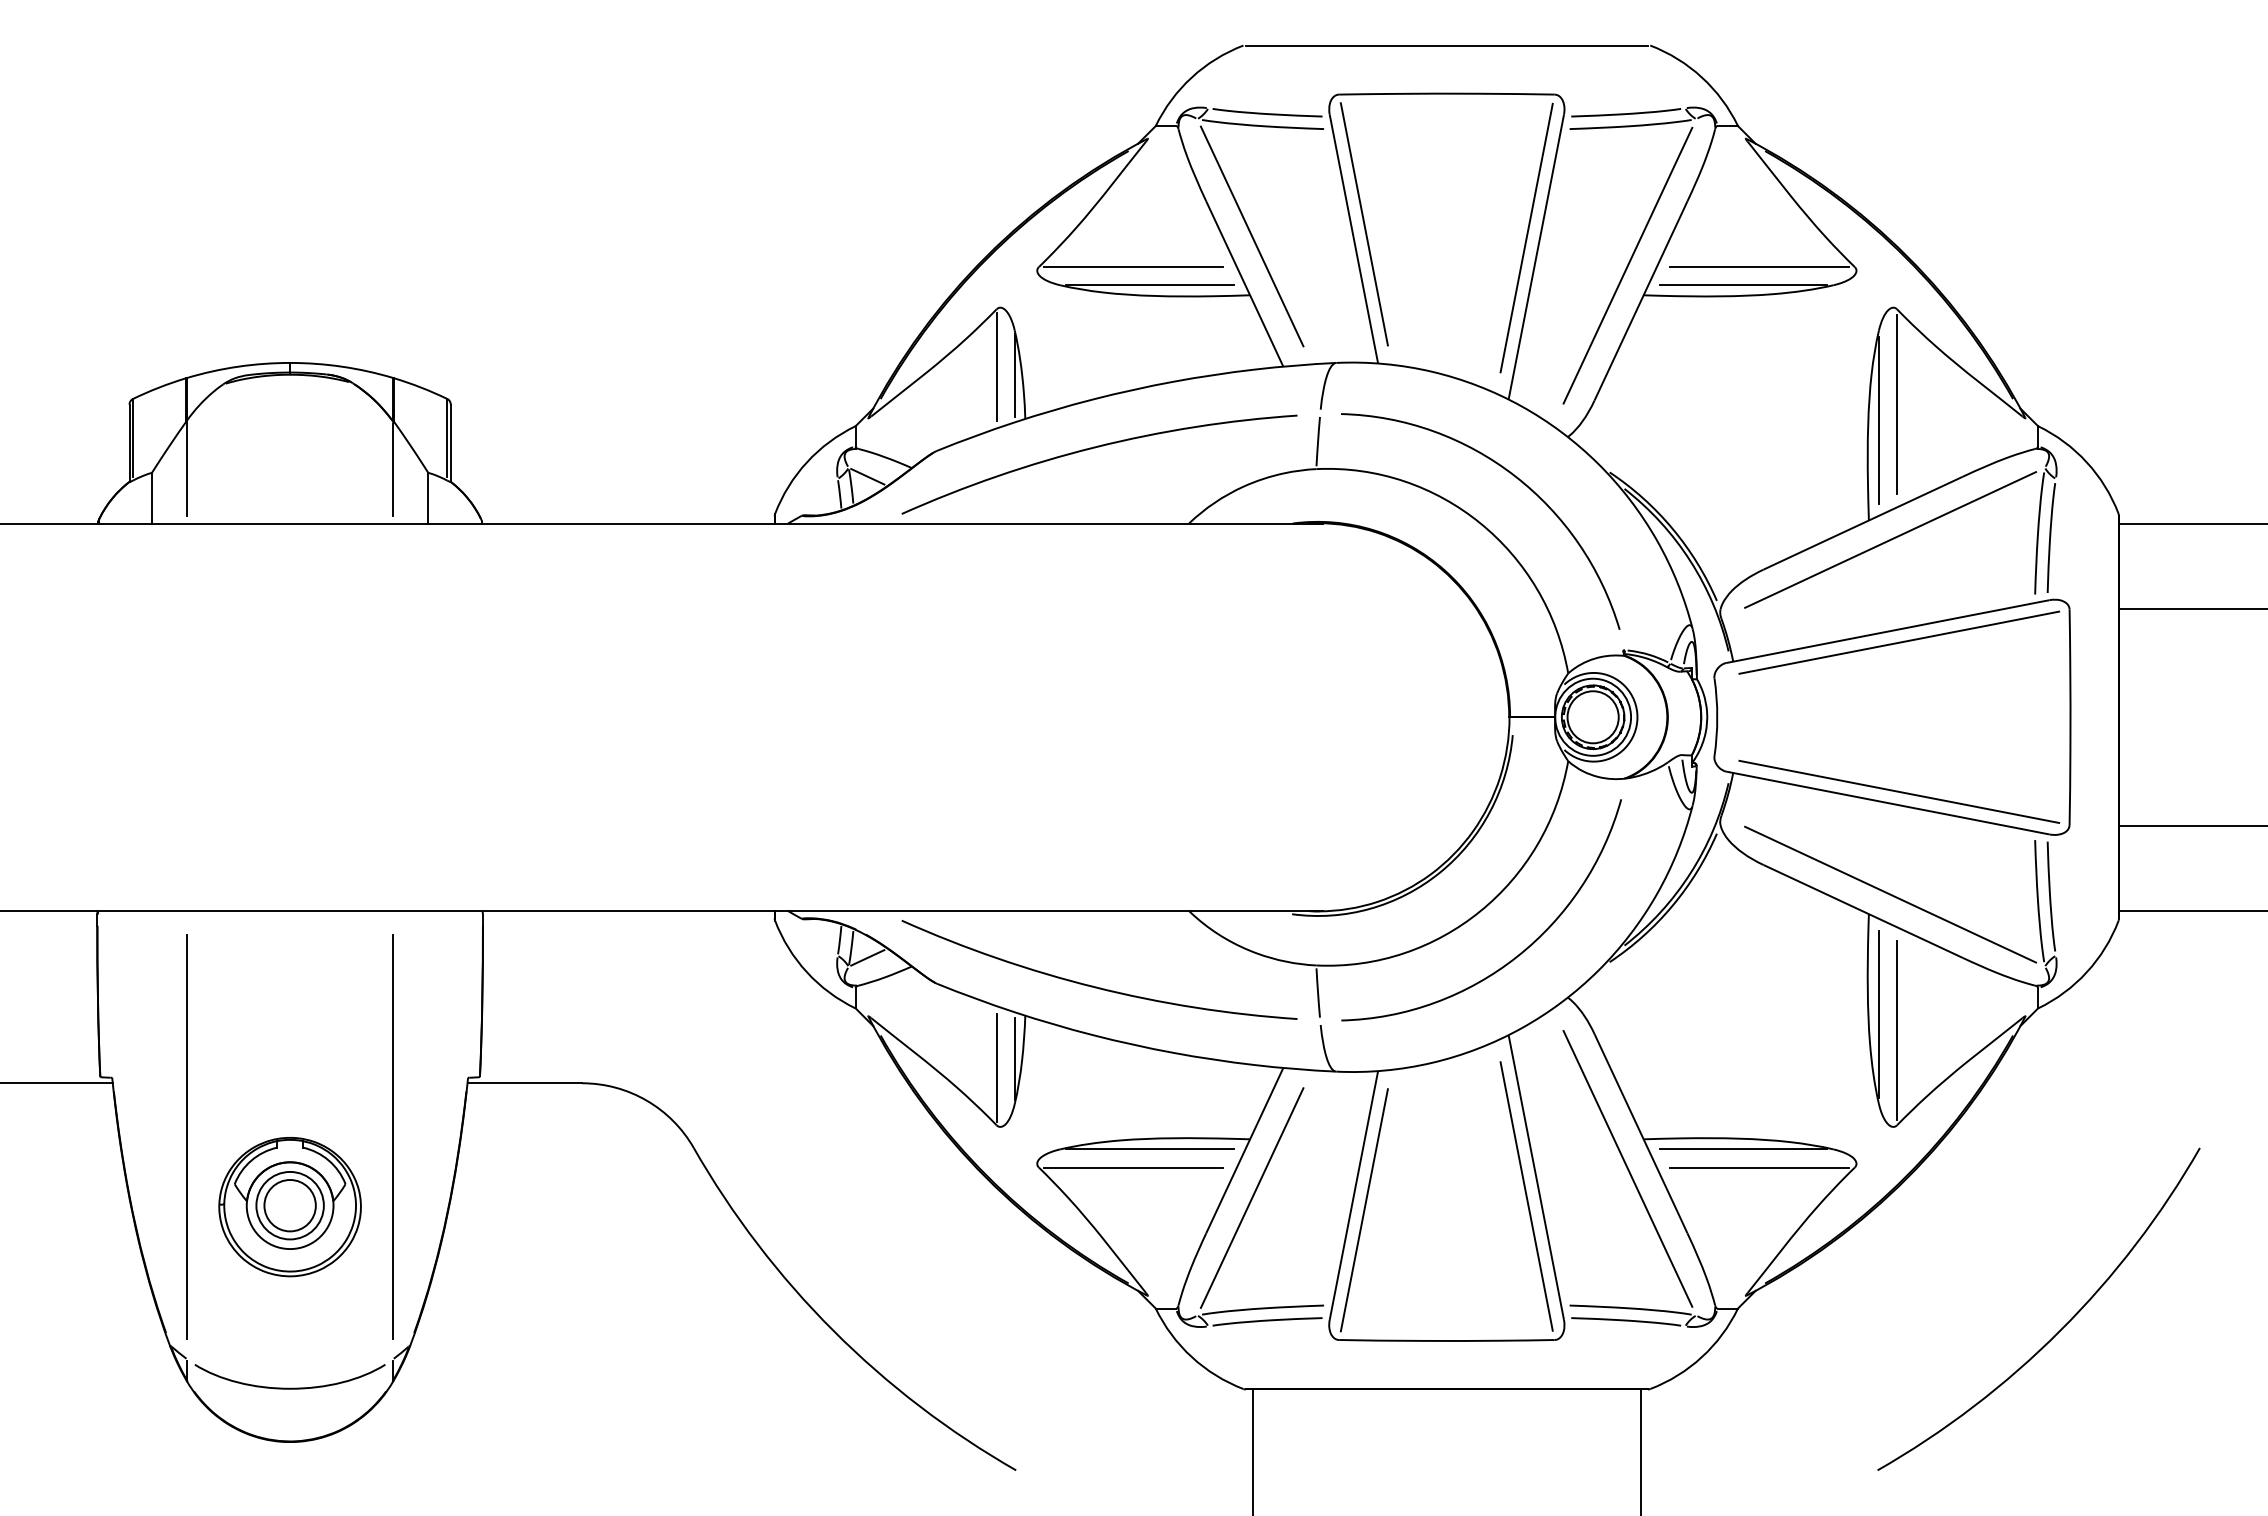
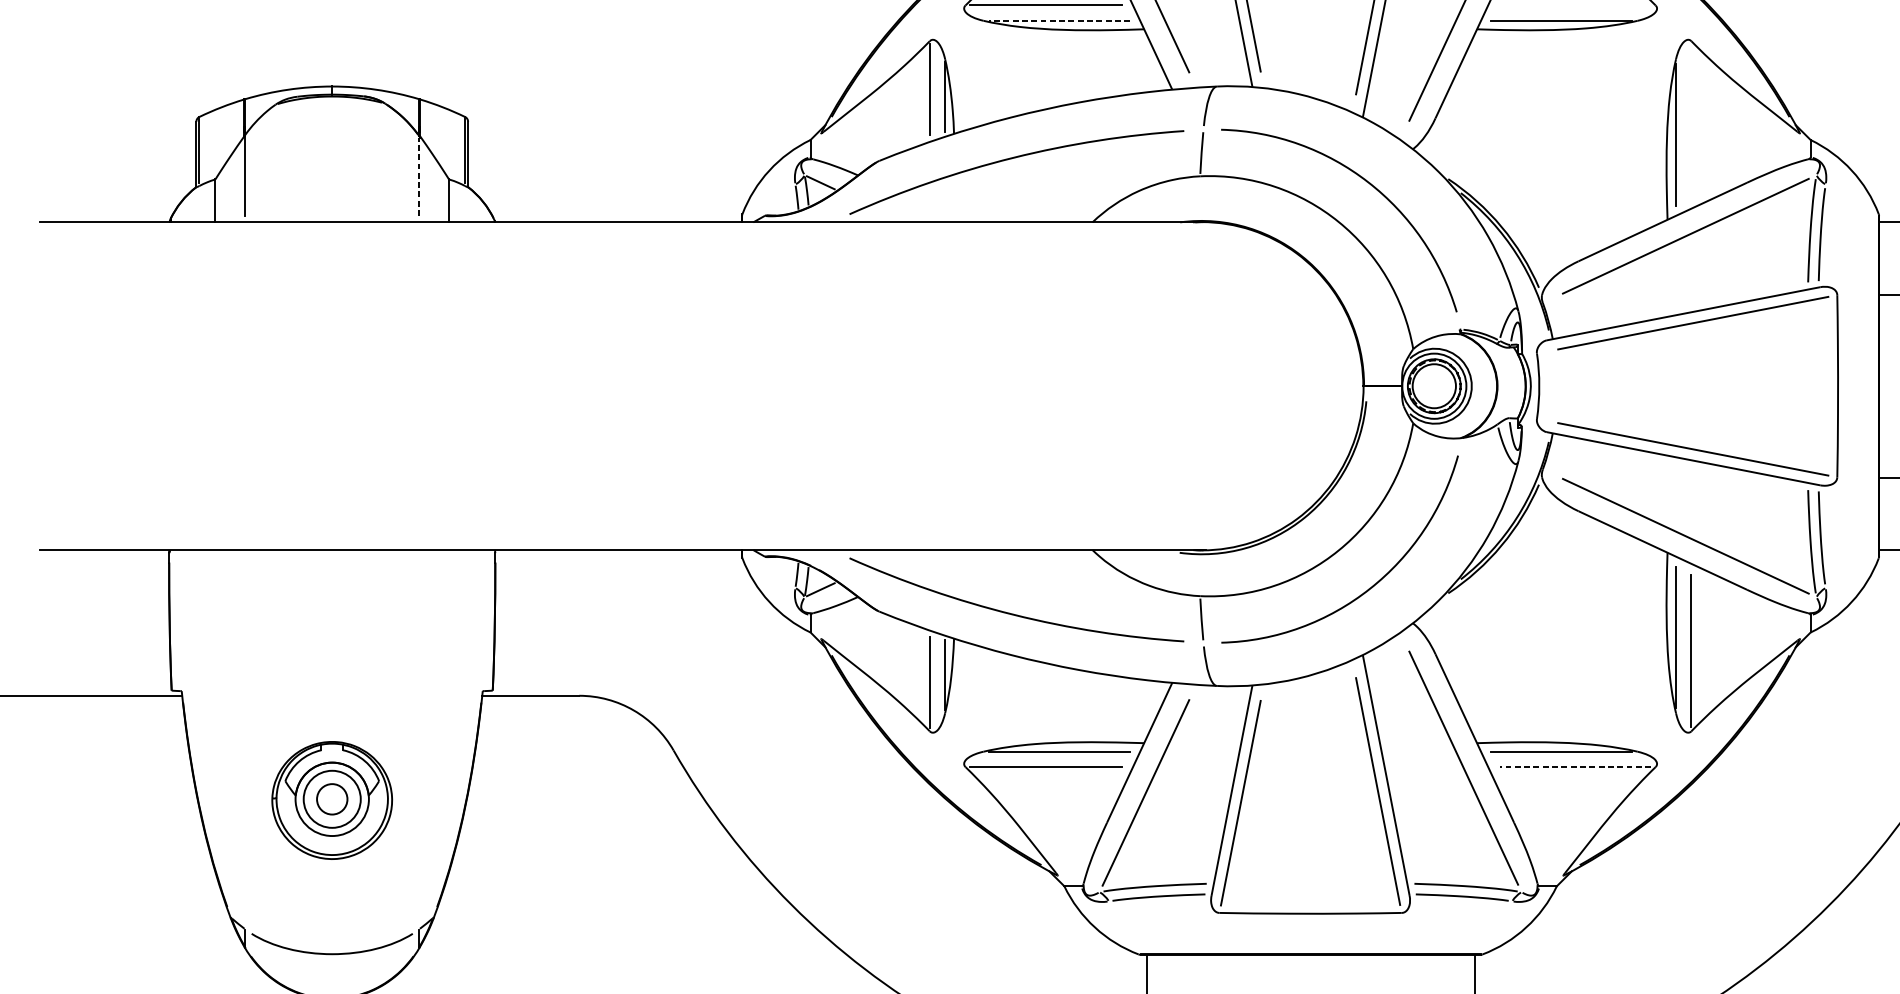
line: (1759, 267) -> (1575, 5), removed
line: (1149, 285) -> (1059, 21), solid -> dashed
line: (1897, 403) -> (1691, 120), removed
line: (392, 469) -> (418, 176), solid -> dashed
line: (187, 1137) -> (245, 741), removed
line: (392, 1137) -> (418, 741), removed
line: (1759, 1167) -> (1575, 767), solid -> dashed
circle: (289, 1205) -> (331, 799), size x0.7

